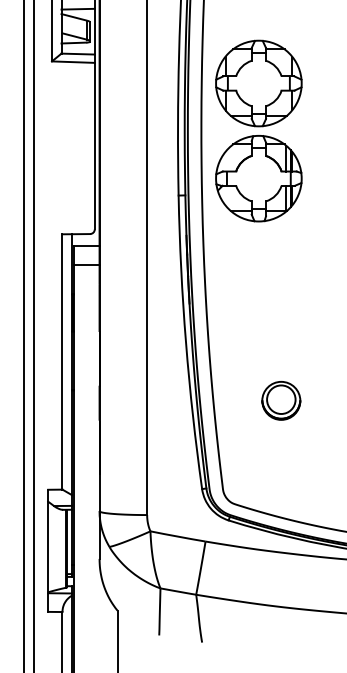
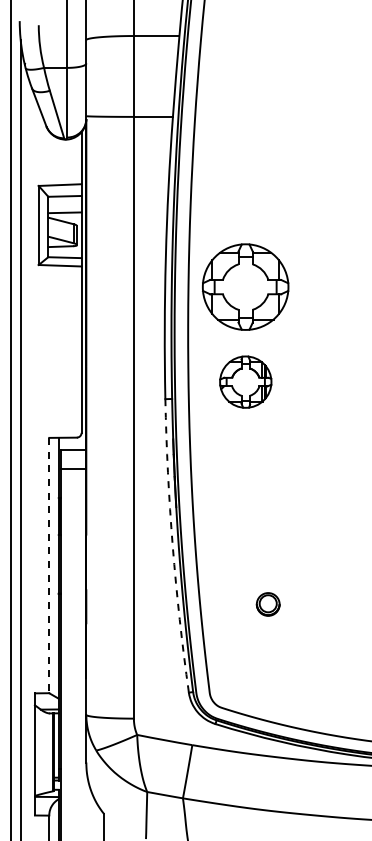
part: (258, 177) -> (245, 381), size x0.6
arc: (185, 342) -> (172, 546), solid -> dashed
line: (62, 361) -> (49, 565), solid -> dashed
part: (281, 400) -> (268, 604), size x0.6

